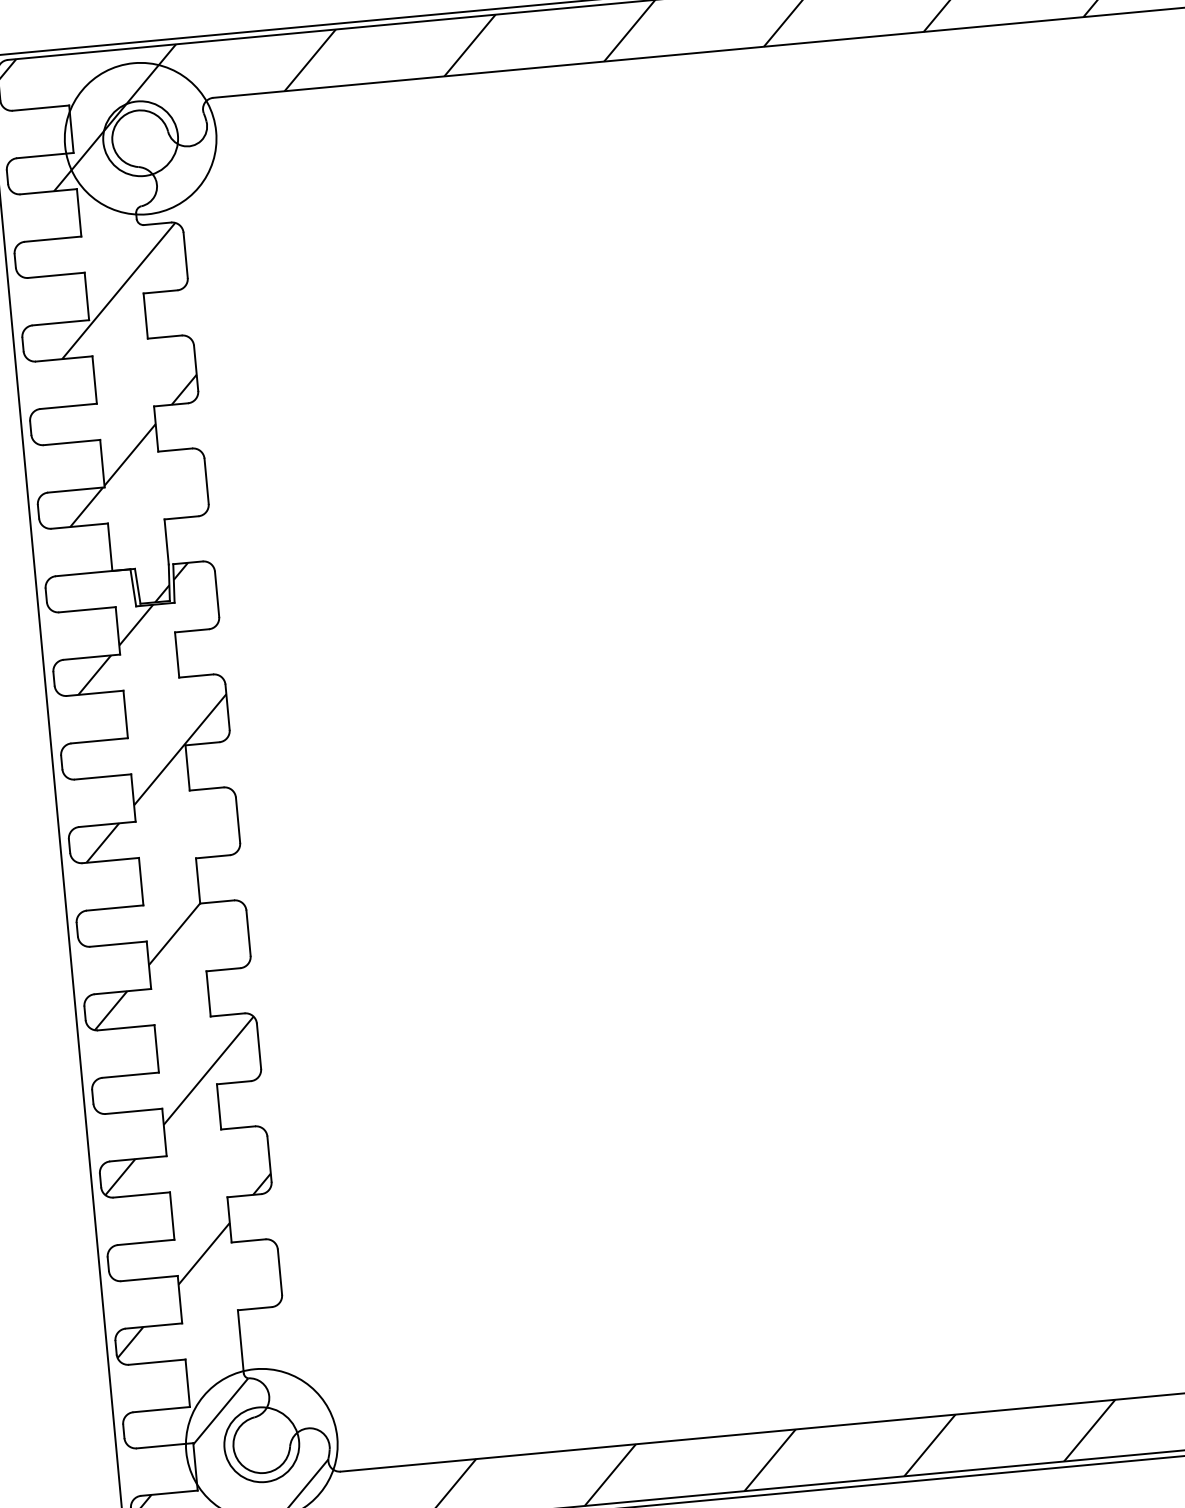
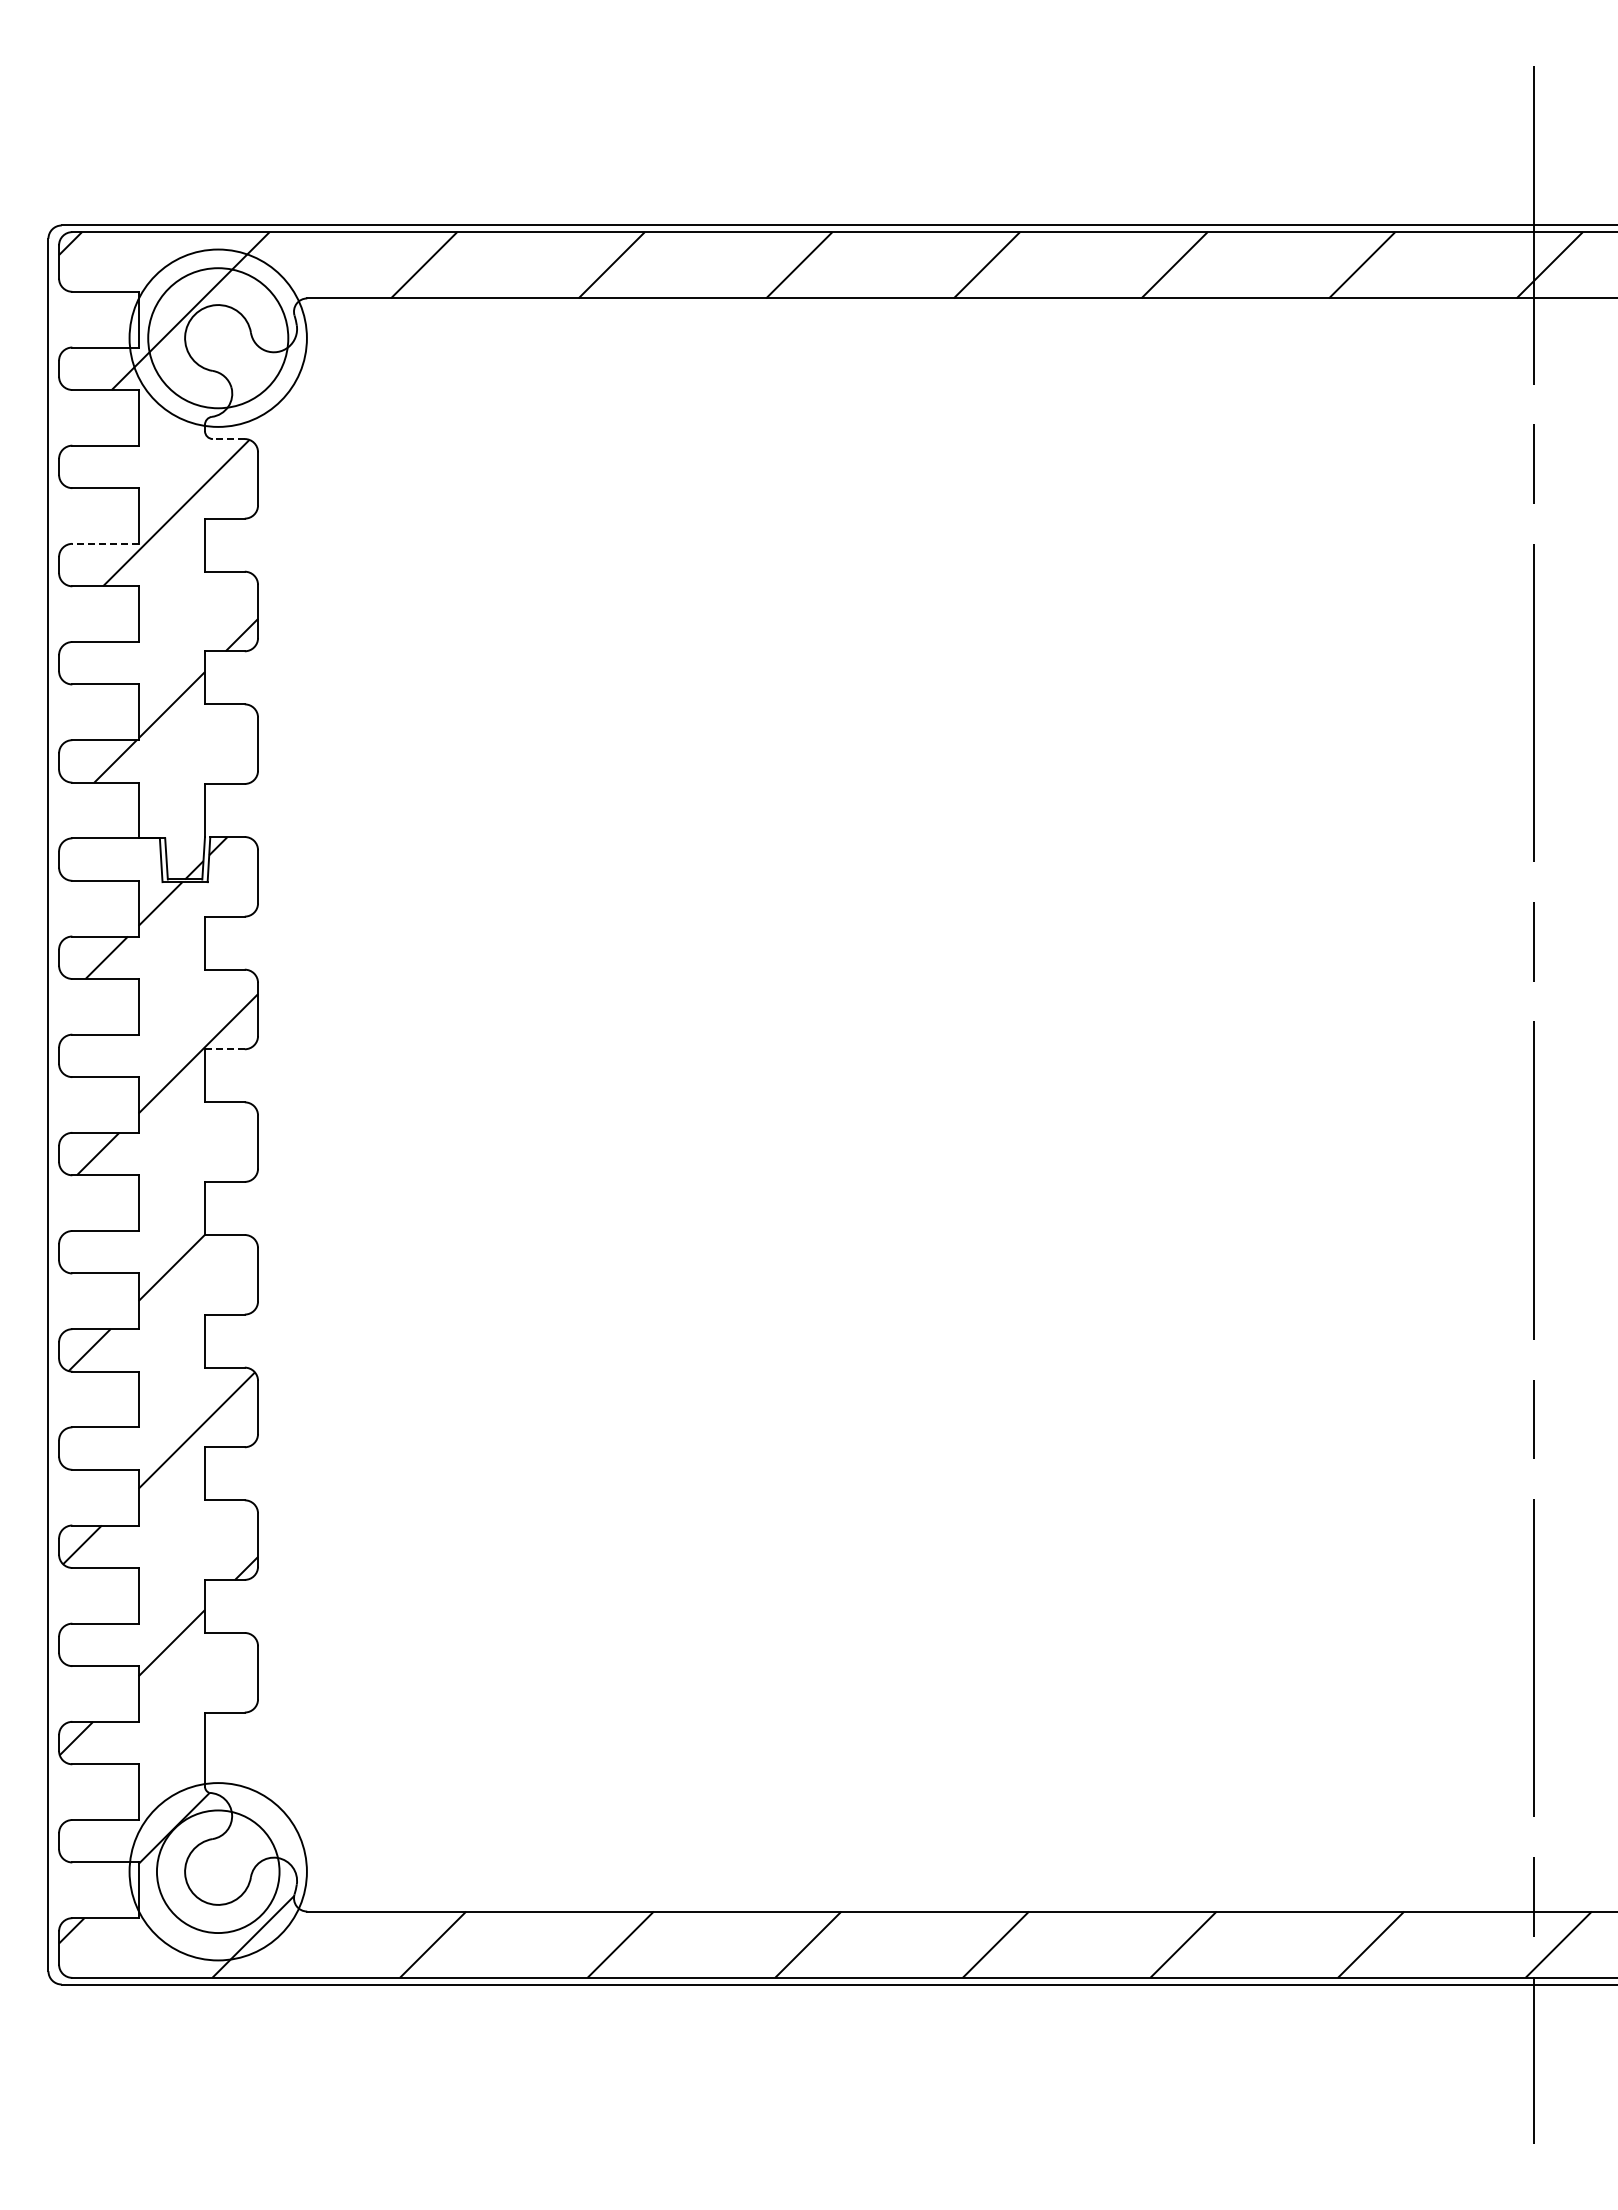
circle: (140, 138) -> (218, 338), size x1.6
line: (157, 224) -> (228, 439), solid -> dashed
line: (60, 322) -> (105, 543), solid -> dashed
line: (202, 744) -> (224, 1049), solid -> dashed
circle: (261, 1444) -> (218, 1871), size x1.4

